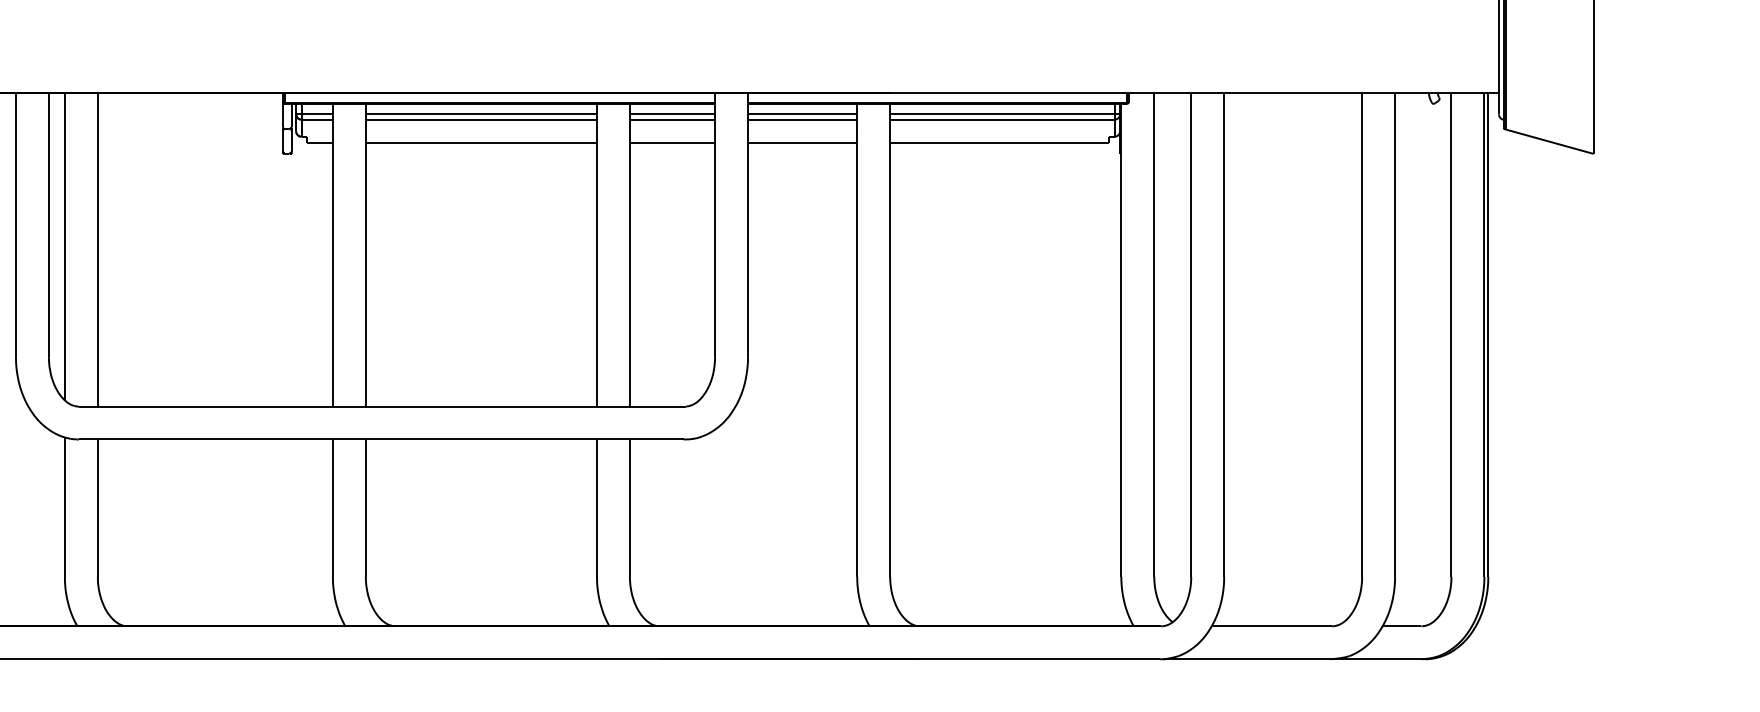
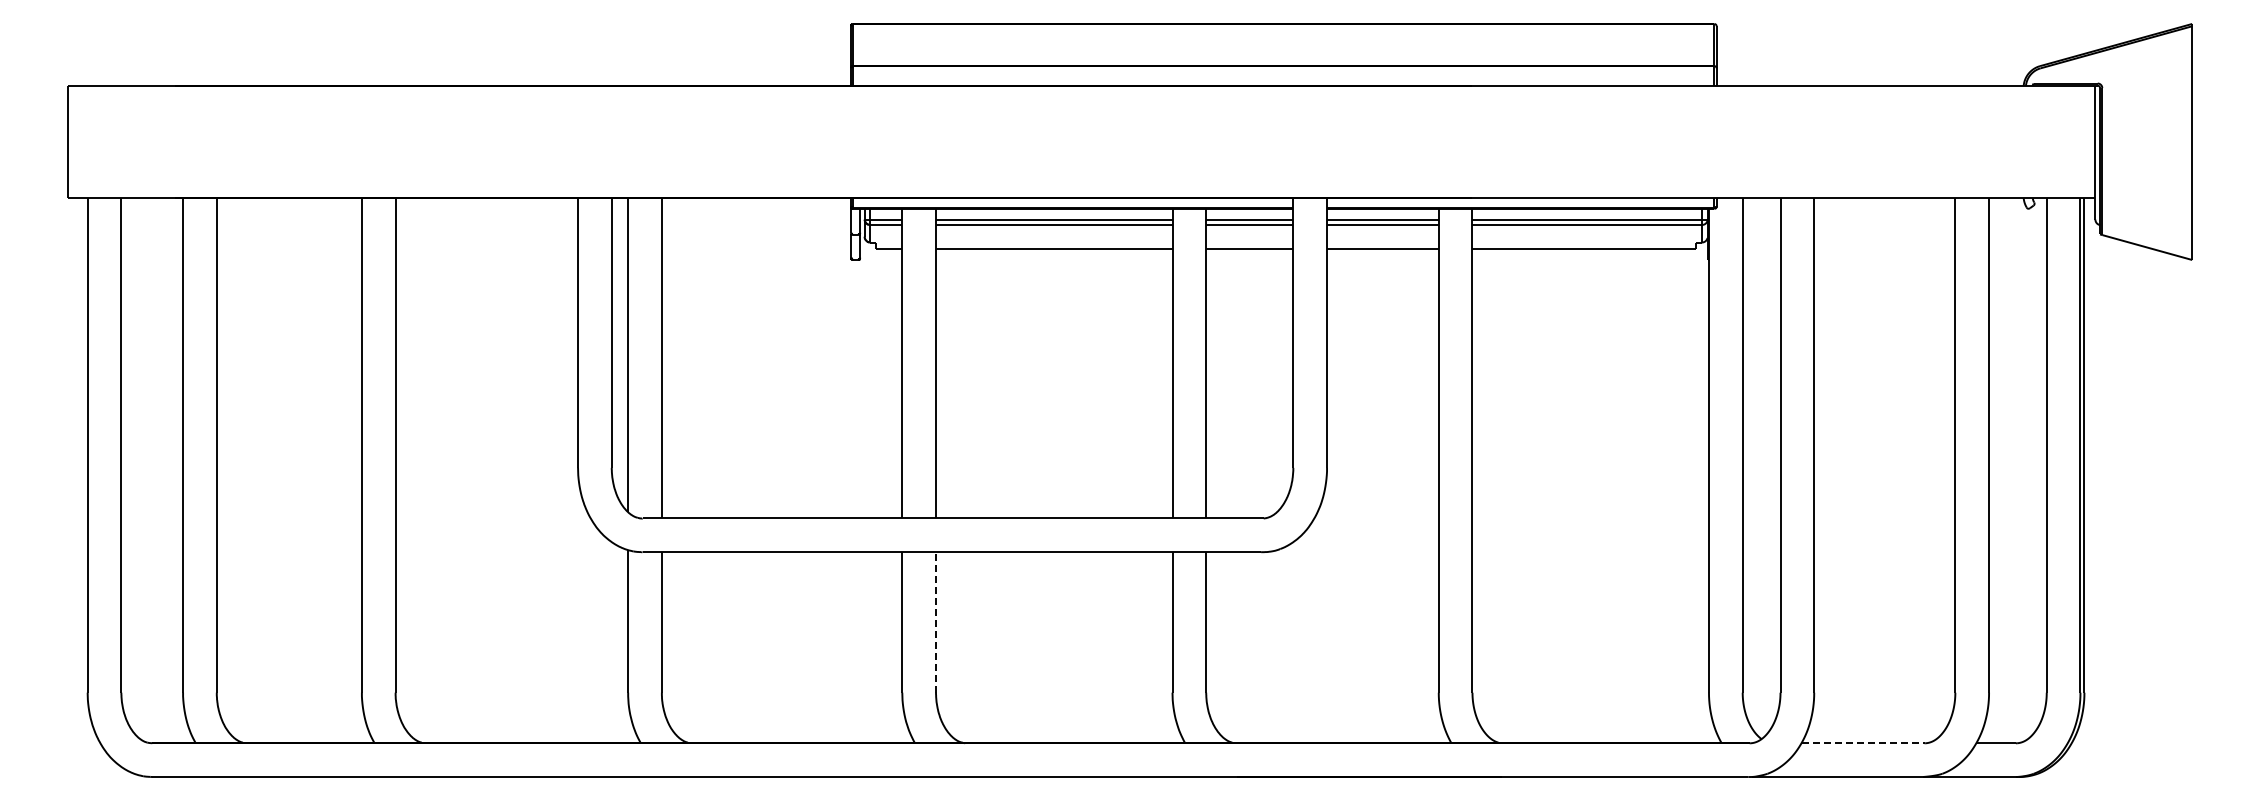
line: (366, 507) -> (936, 621), solid -> dashed
line: (1272, 626) -> (1863, 743), solid -> dashed

